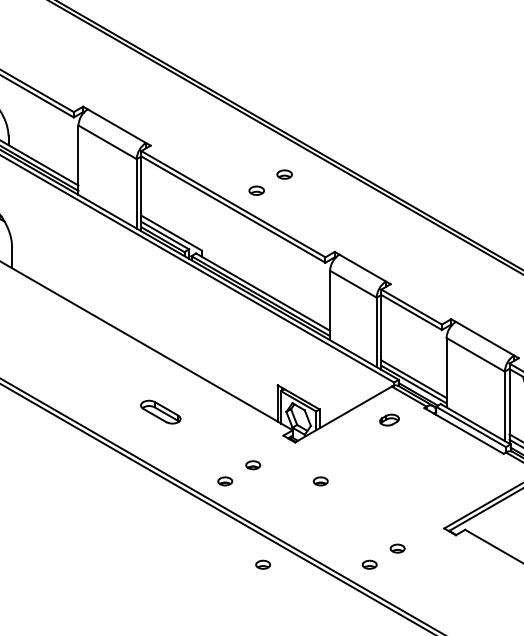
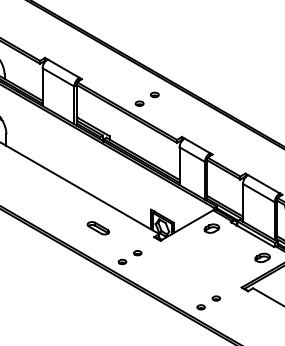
part: (159, 412) -> (97, 228), moved
part: (388, 419) -> (211, 228), size x1.43
part: (482, 473) -> (262, 257), added
part: (320, 480) -> (174, 261), removed
part: (262, 565) -> (142, 307), removed

